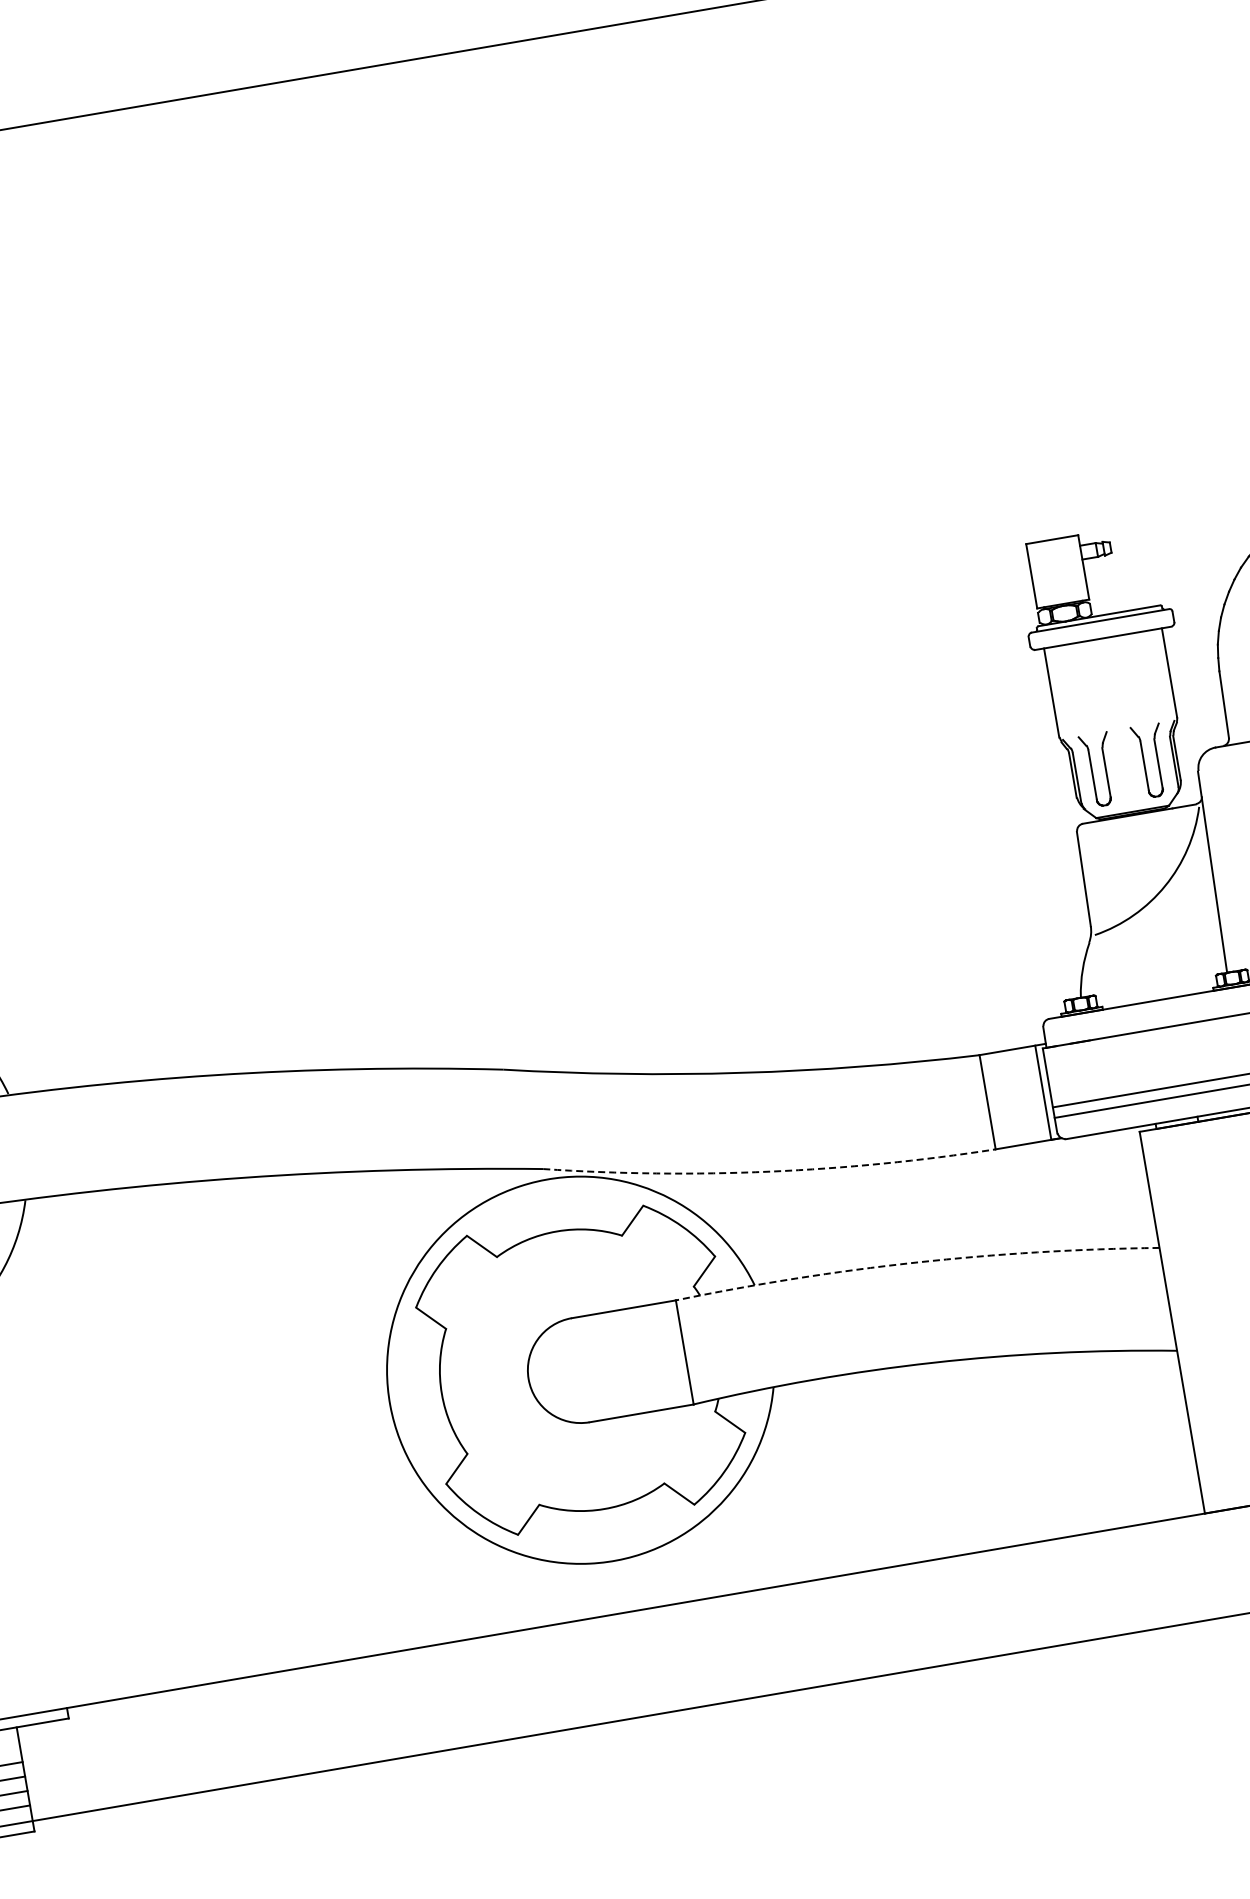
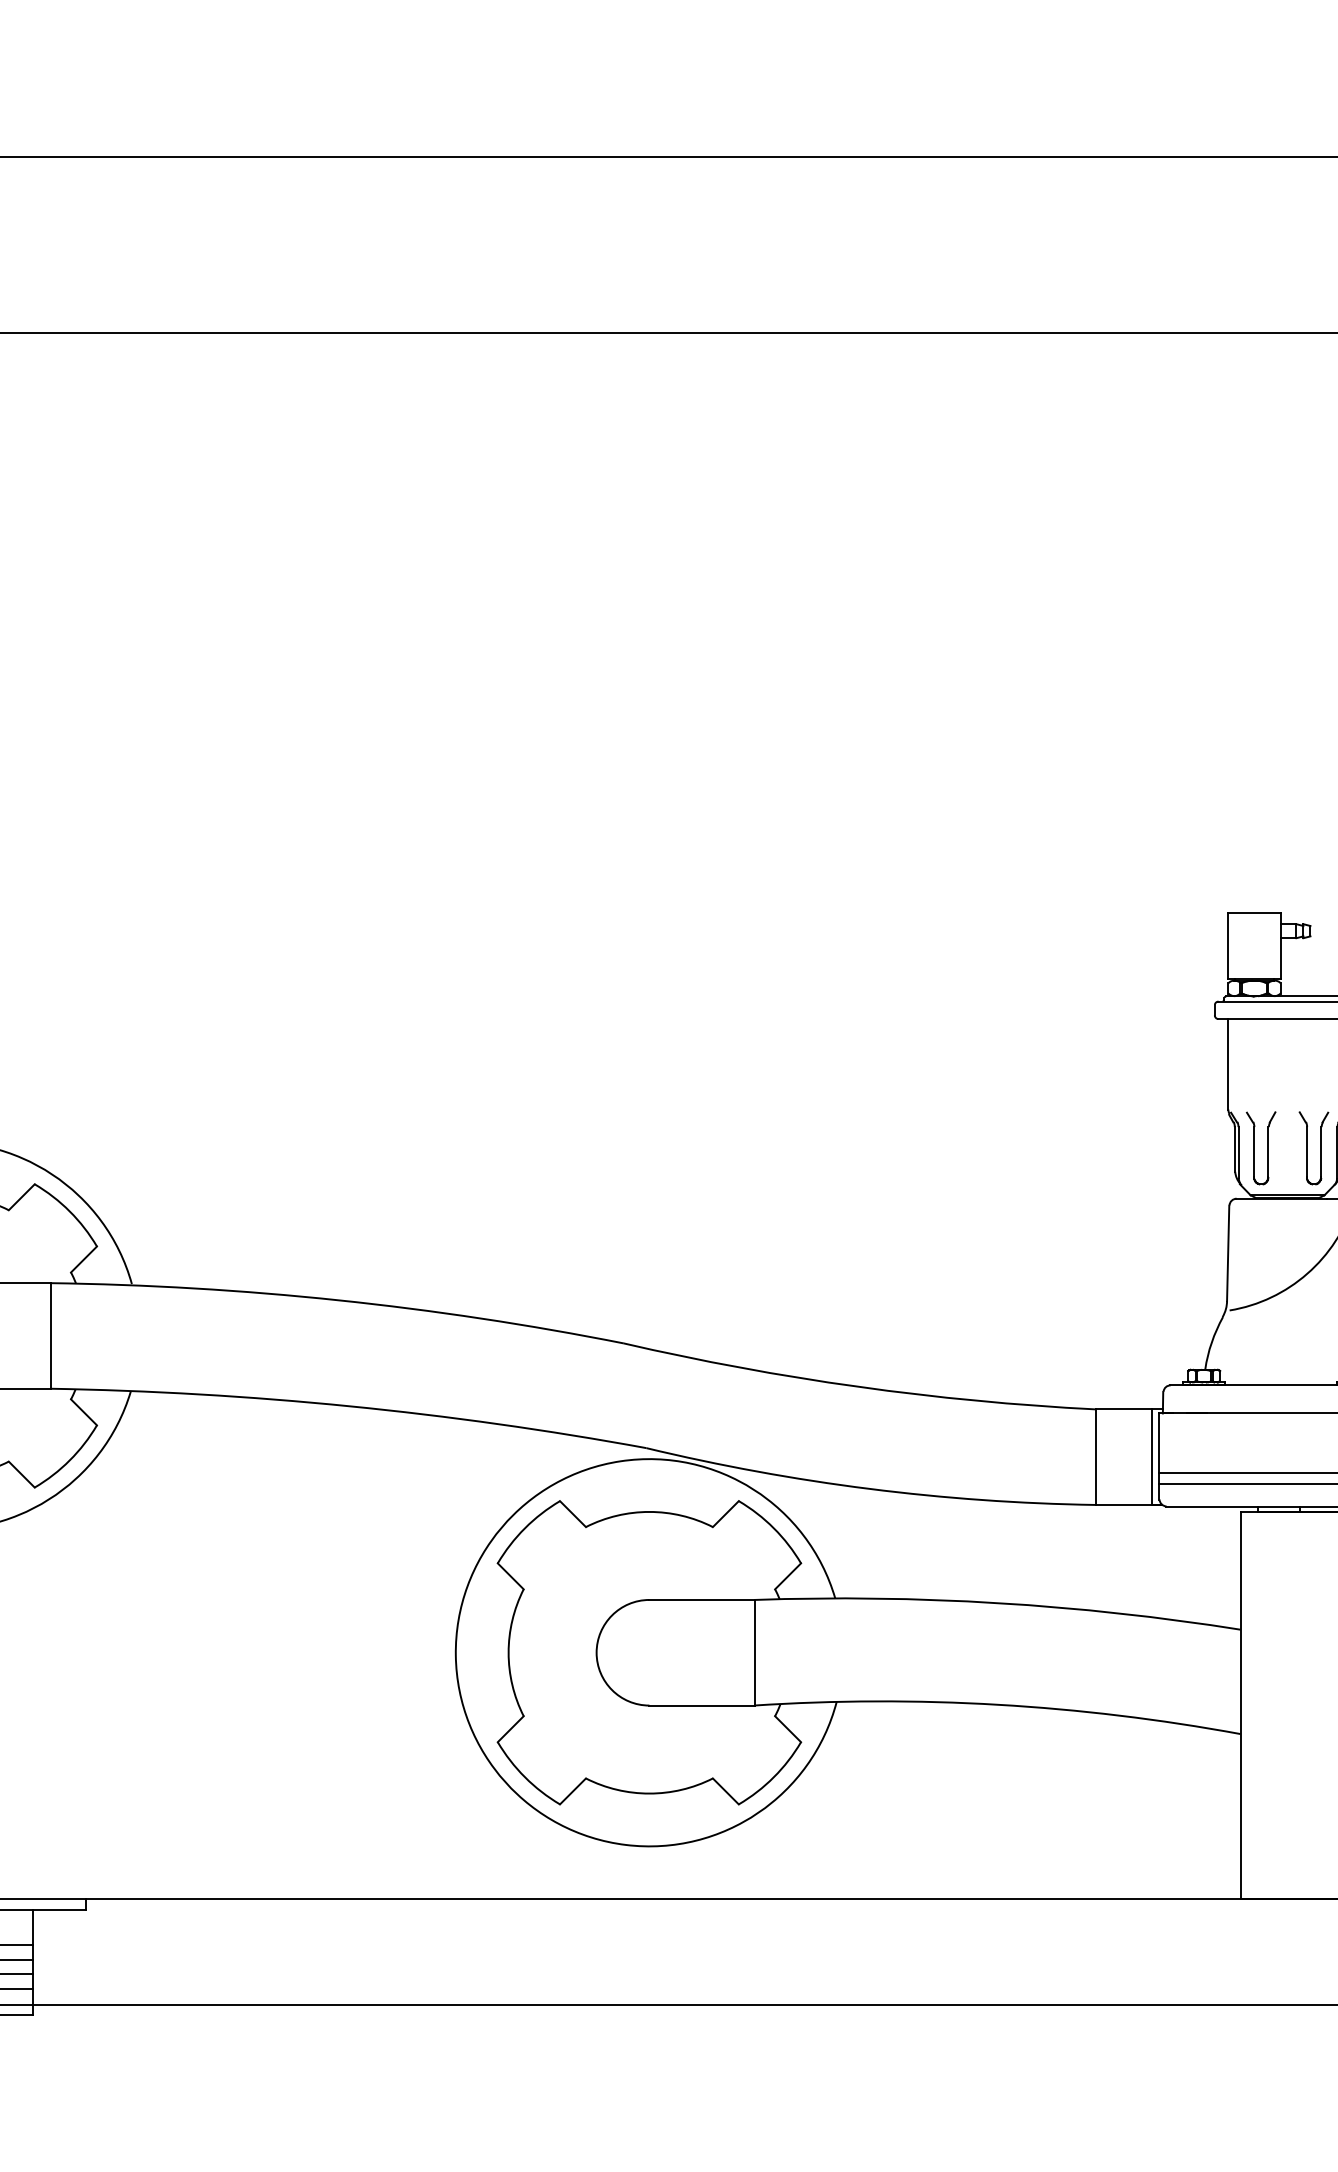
arc: (769, 1171) -> (869, 1488), dashed -> solid
arc: (916, 1262) -> (998, 1603), dashed -> solid

